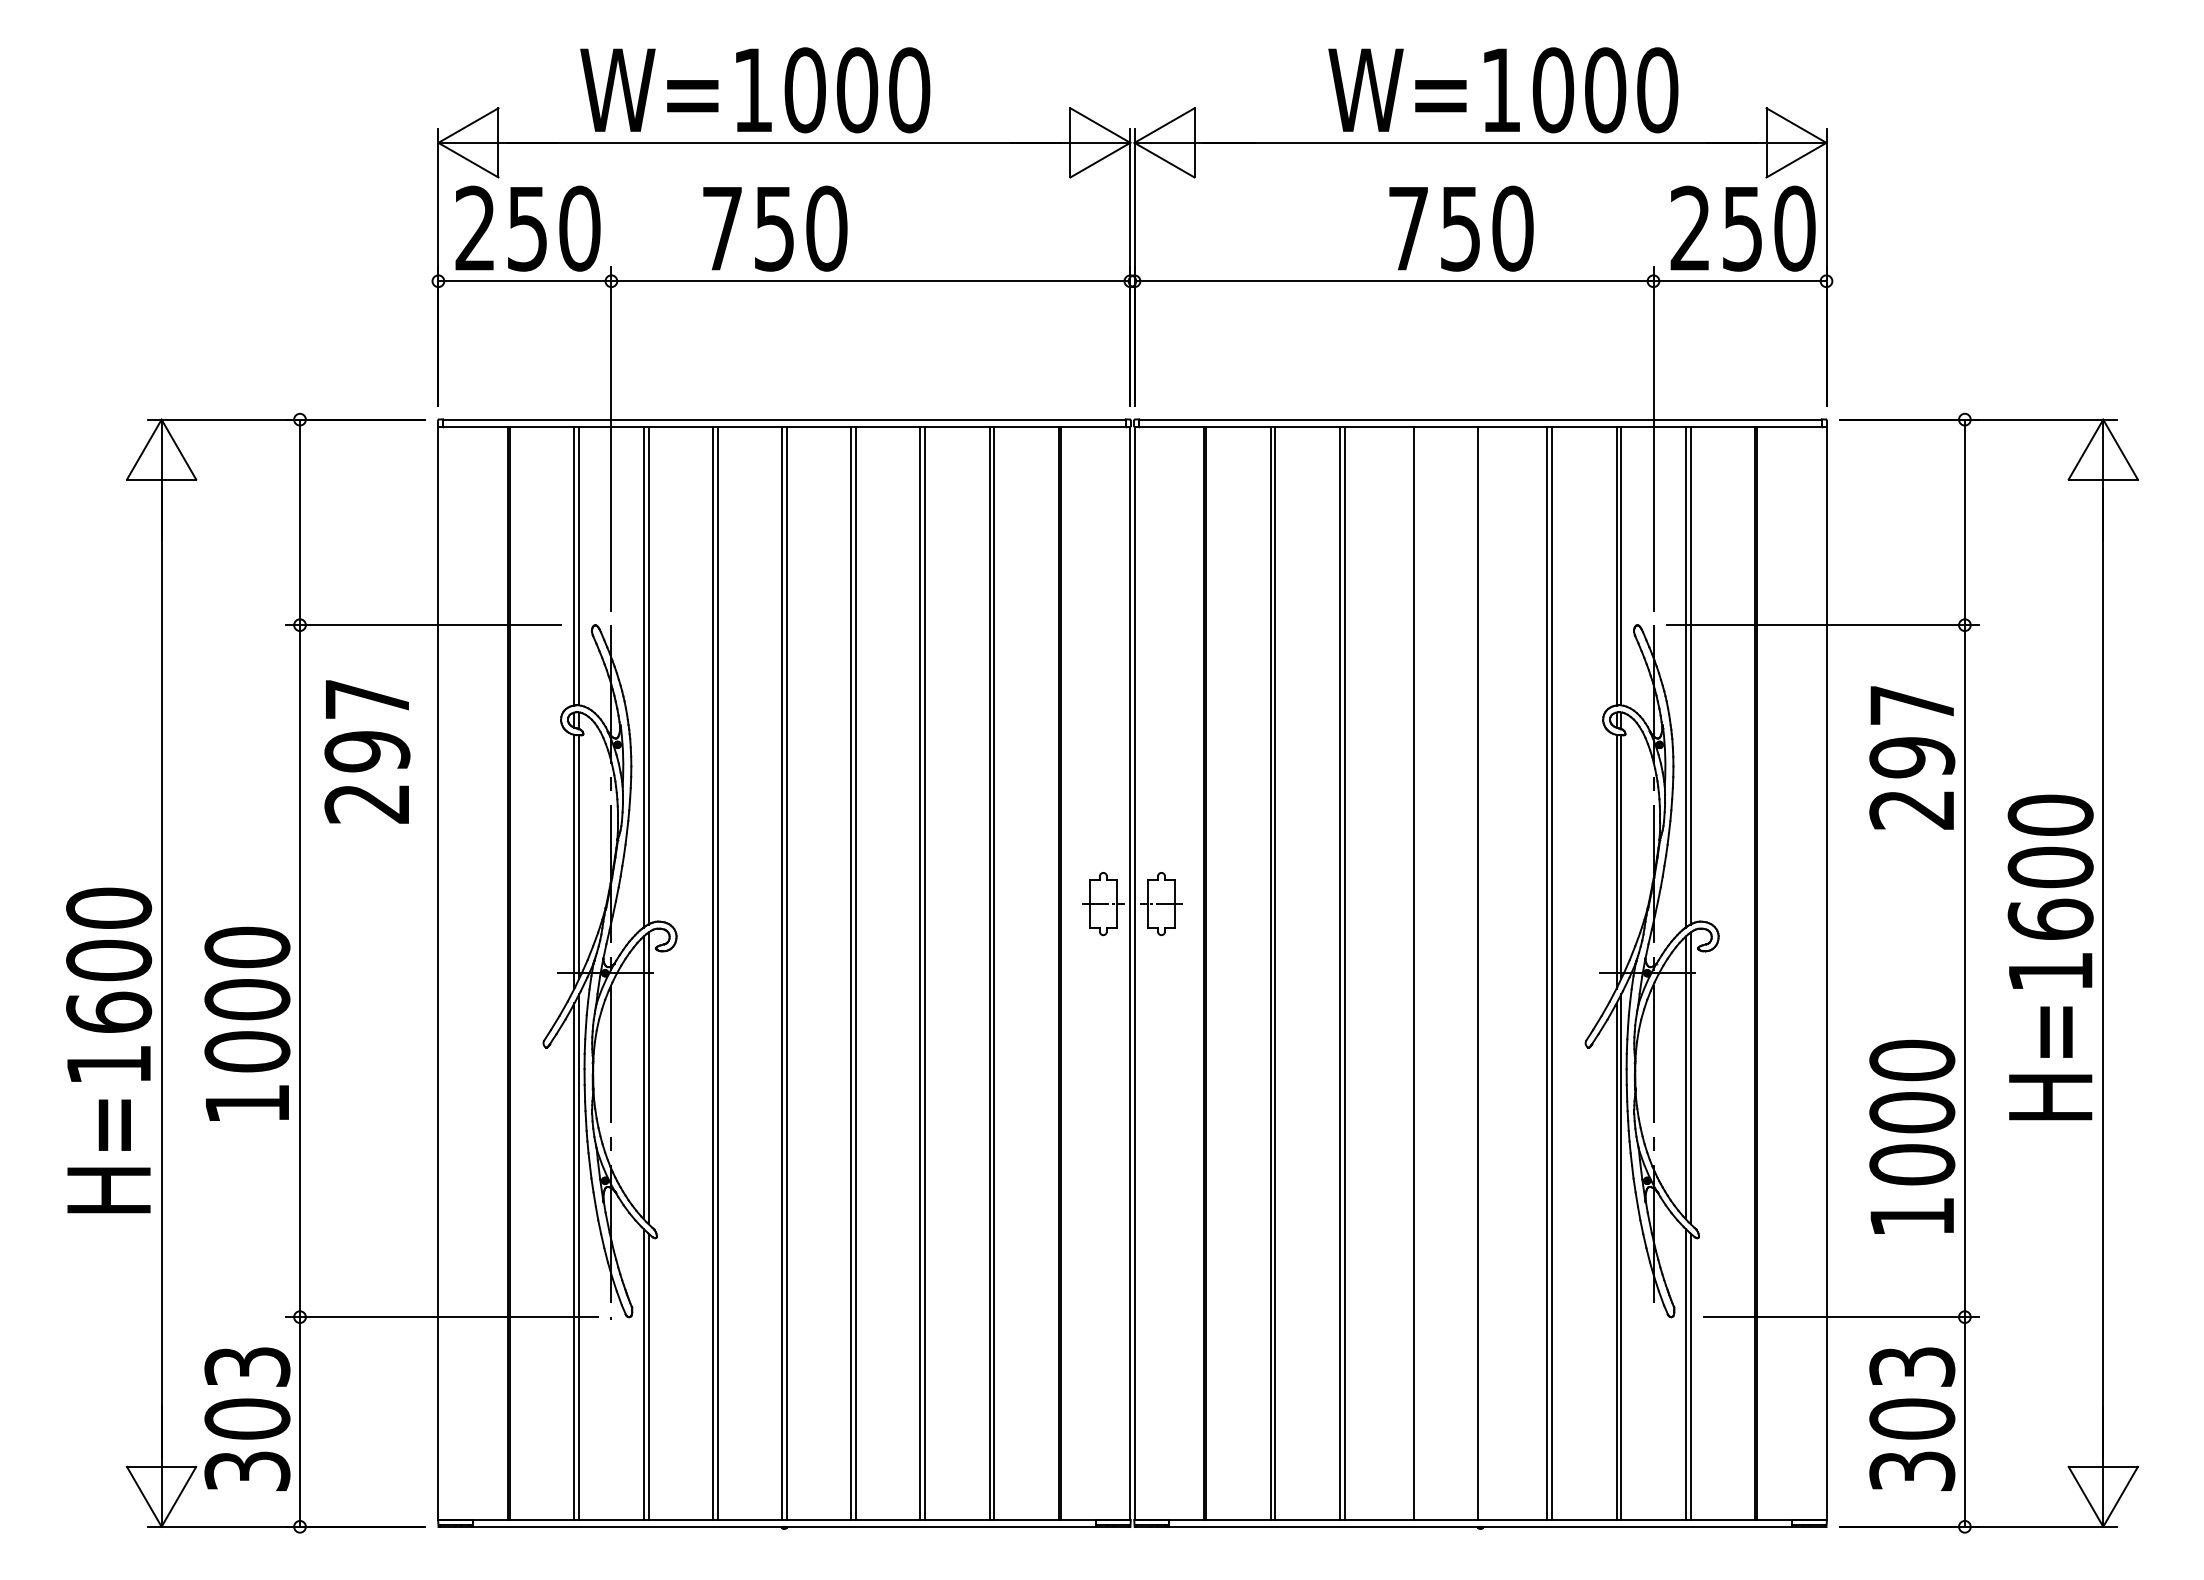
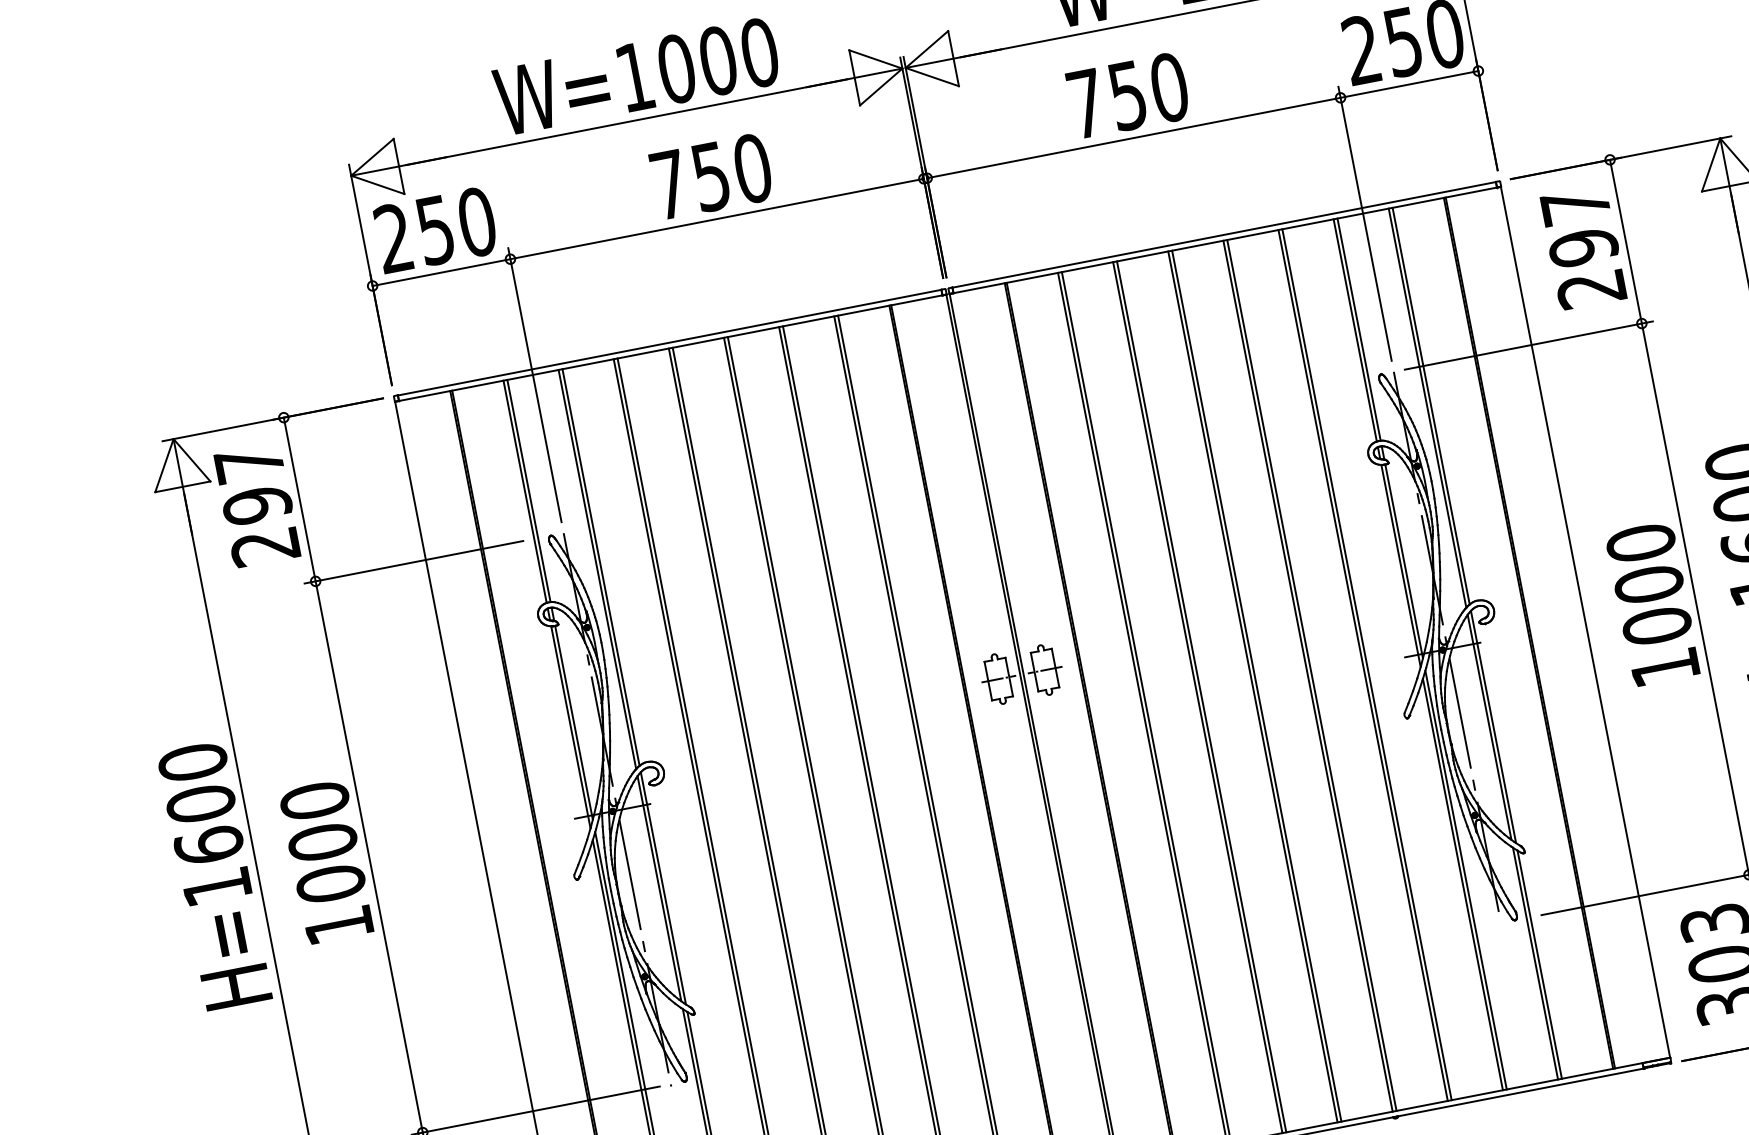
text: (755, 90) -> (637, 76), moved
text: (775, 228) -> (711, 176), moved
text: (1461, 228) -> (1128, 95), moved
text: (367, 751) -> (257, 505), moved
text: (1912, 757) -> (1583, 247), moved
line: (1408, 972) -> (1252, 686), added
line: (1483, 972) -> (1312, 674), added
text: (247, 1023) -> (326, 861), moved
text: (109, 1050) -> (215, 875), moved
text: (1912, 1136) -> (1652, 603), moved

